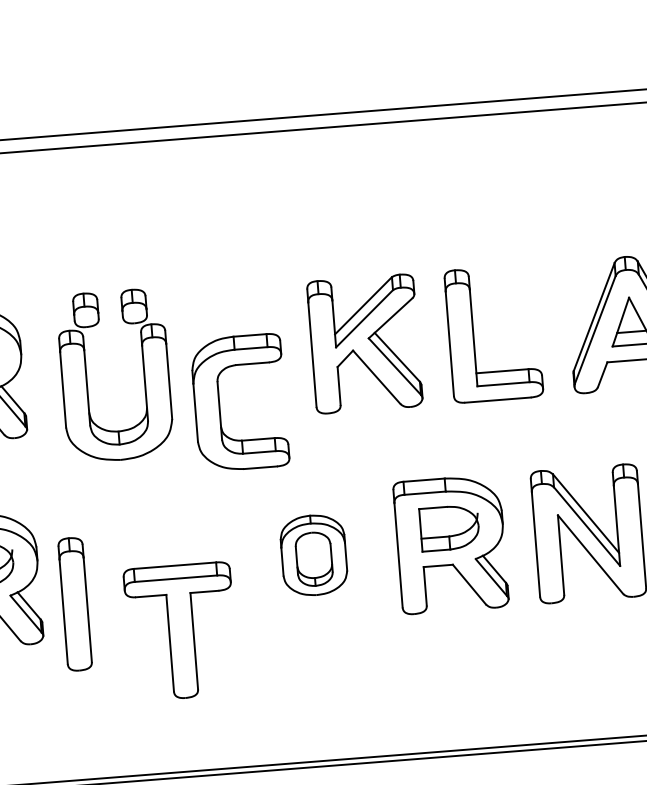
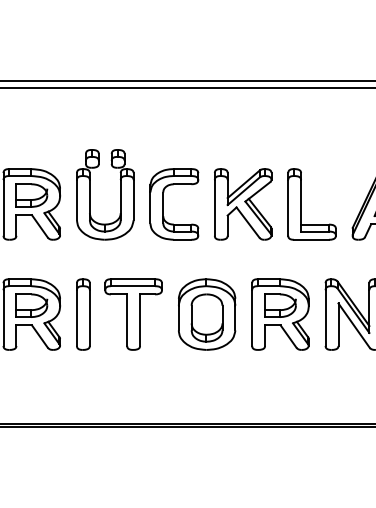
part: (87, 377) -> (90, 194), moved
part: (219, 404) -> (163, 204), moved
part: (314, 555) -> (207, 314), size x1.67
part: (75, 604) -> (83, 314), moved
part: (181, 631) -> (133, 314), moved

